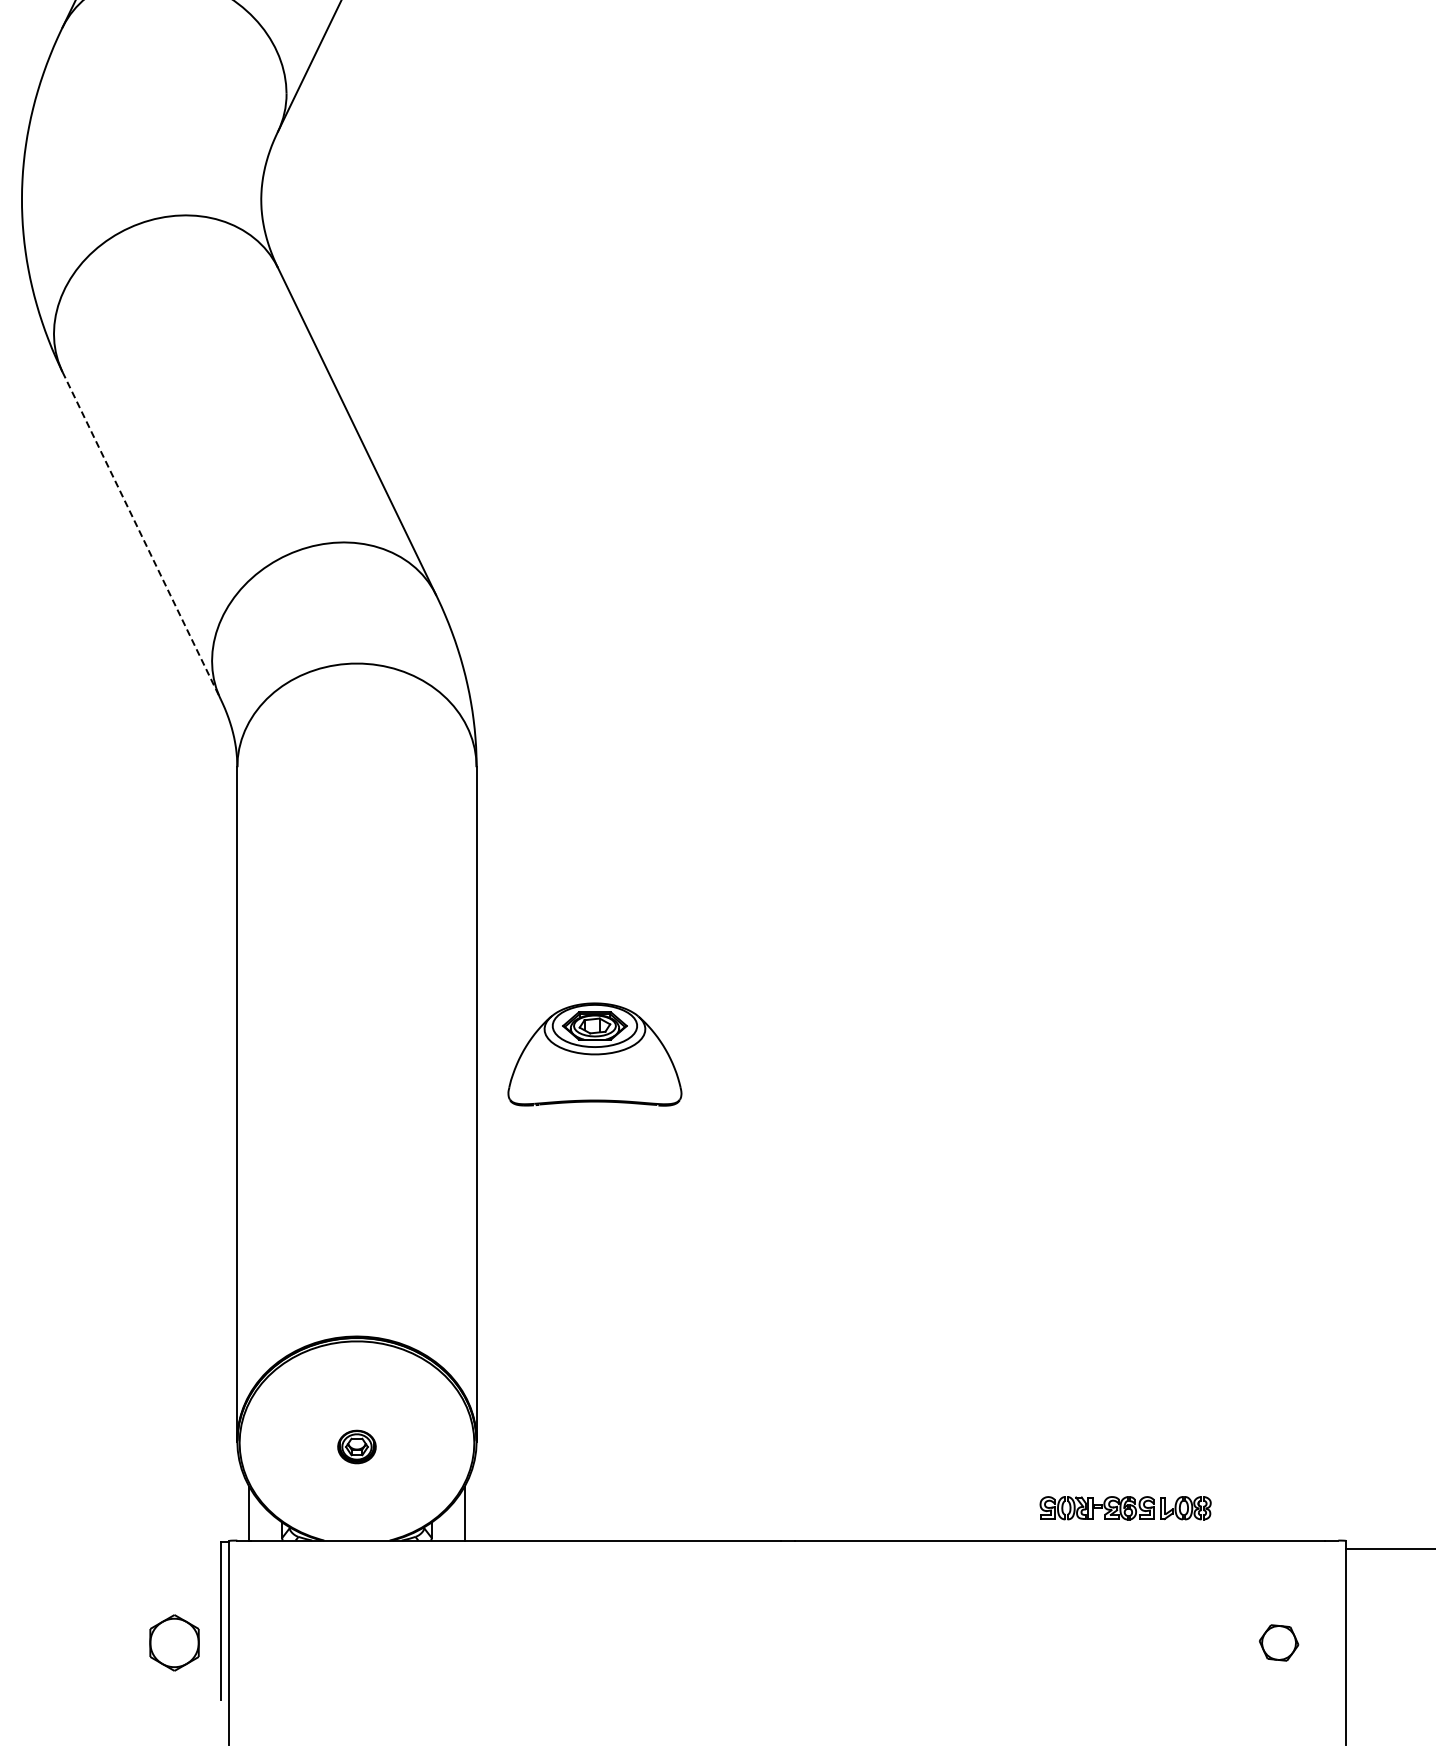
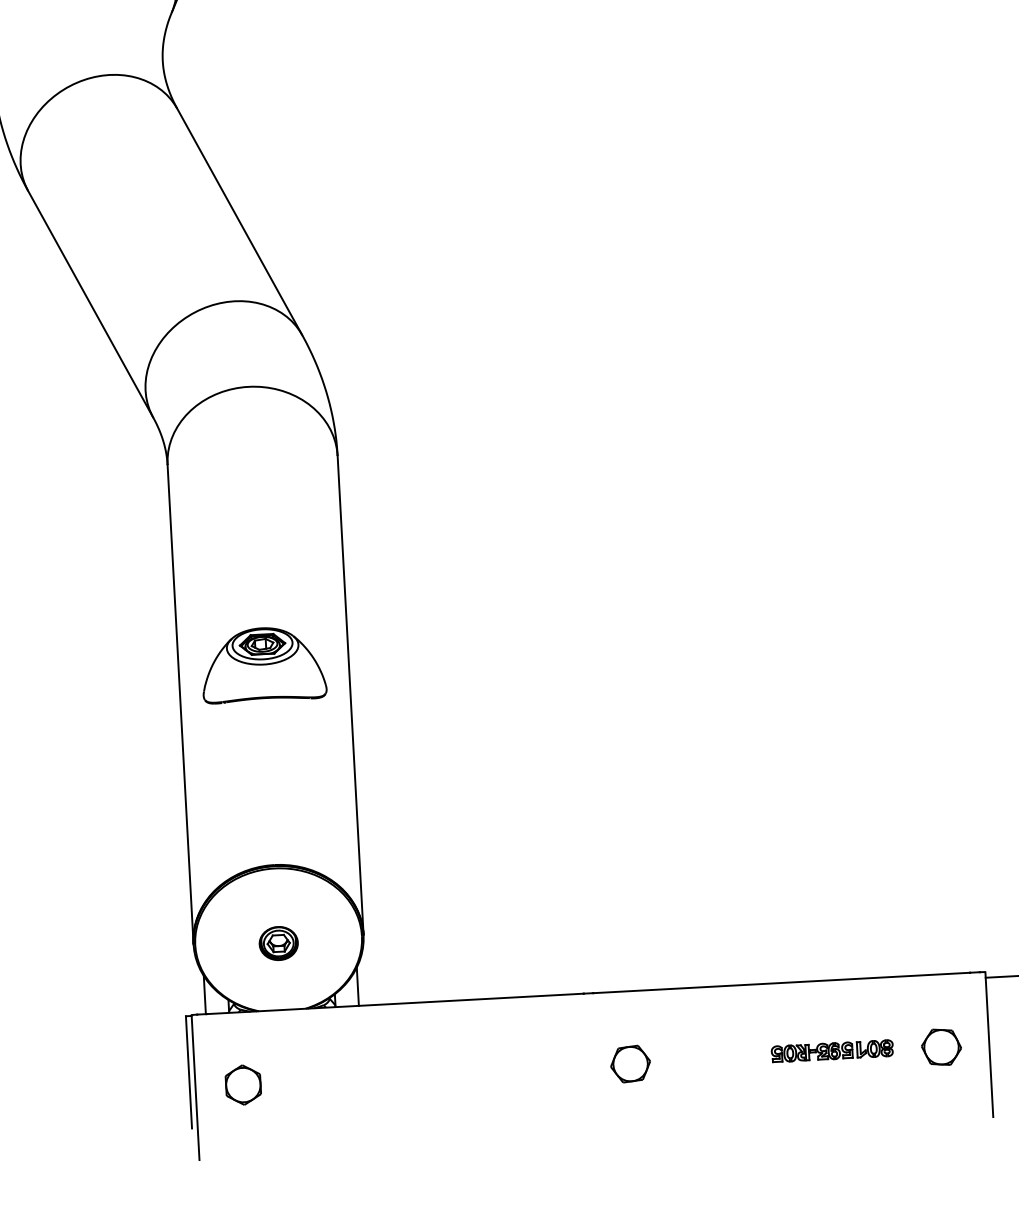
line: (141, 535) -> (90, 304), dashed -> solid
part: (594, 1054) -> (263, 664), moved
part: (356, 1446) -> (278, 943), size x1.43
part: (1125, 1508) -> (832, 1051), moved
part: (174, 1642) -> (243, 1084), moved
part: (841, 1642) -> (630, 1063), added
part: (1278, 1642) -> (941, 1046), size x1.43

